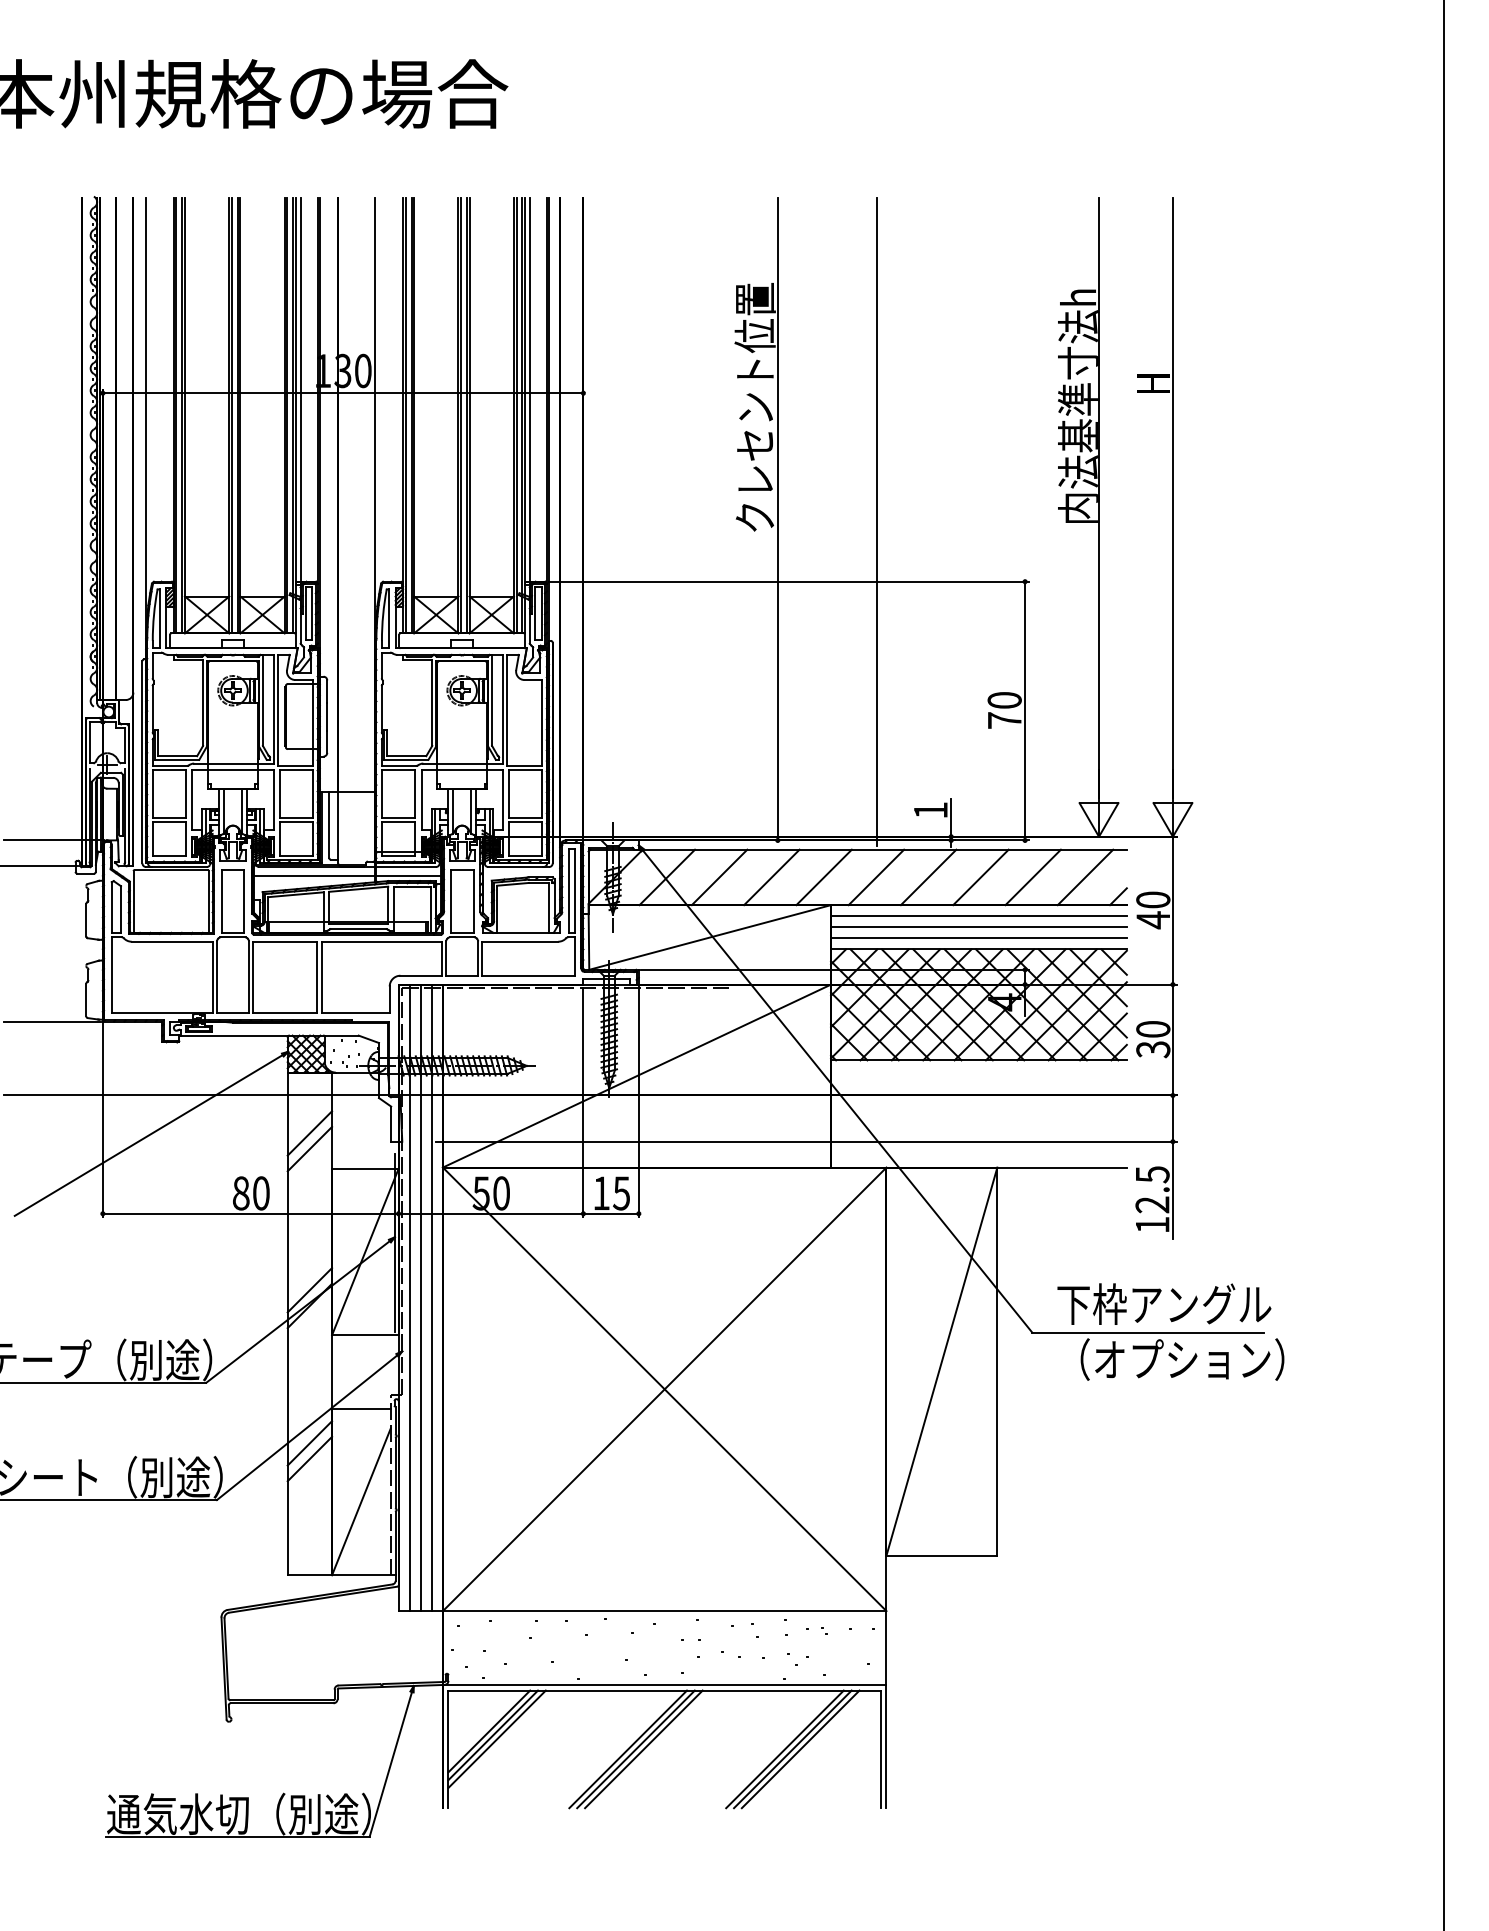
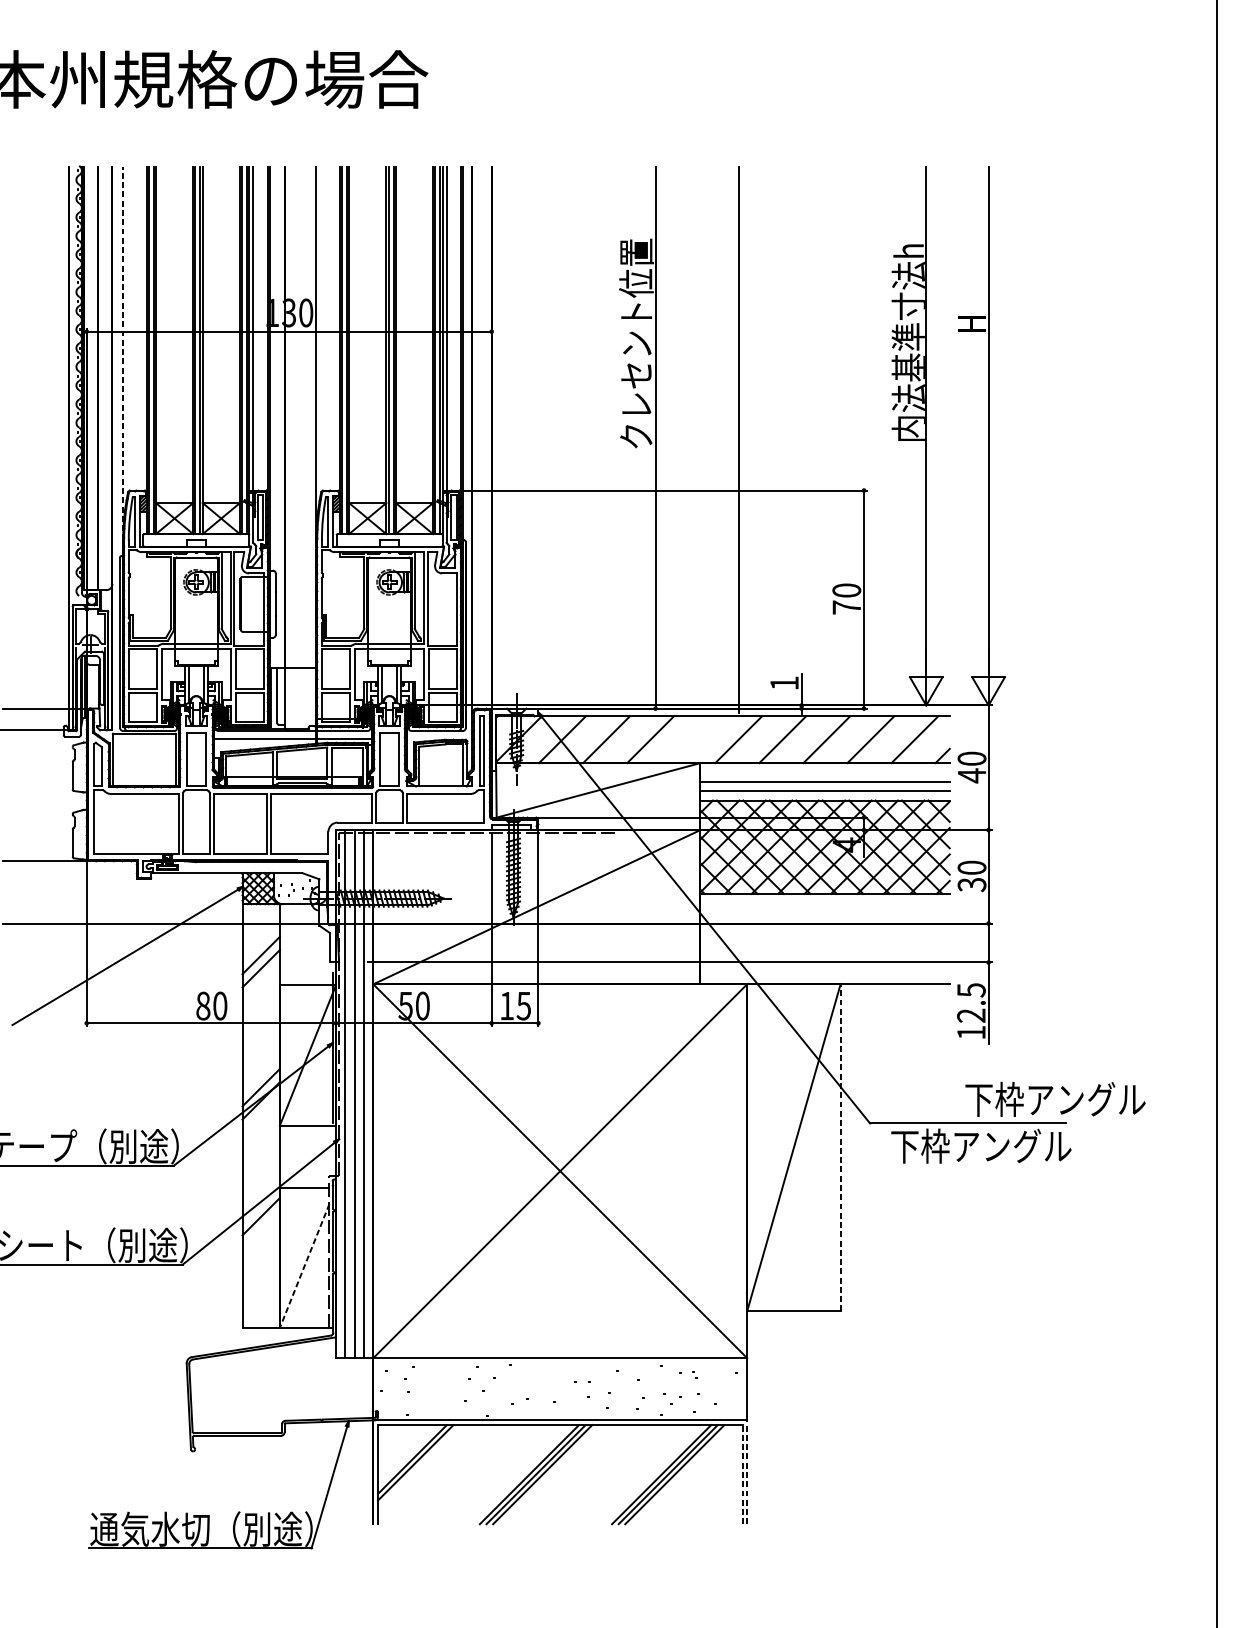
line: (146, 418) -> (123, 352), solid -> dashed
line: (823, 877) -> (694, 739), removed
line: (978, 916) -> (824, 772), removed
text: (1164, 1303) -> (1055, 1098), moved
text: (1170, 1359) -> (986, 1146), （オプション） -> 下枠アングル
line: (997, 1361) -> (840, 1147), solid -> dashed
line: (309, 1458) -> (260, 1229), removed
line: (361, 1502) -> (304, 1266), solid -> dashed
line: (496, 1738) -> (418, 1465), removed
line: (886, 1746) -> (747, 1472), solid -> dashed
line: (880, 1749) -> (742, 1474), solid -> dashed

